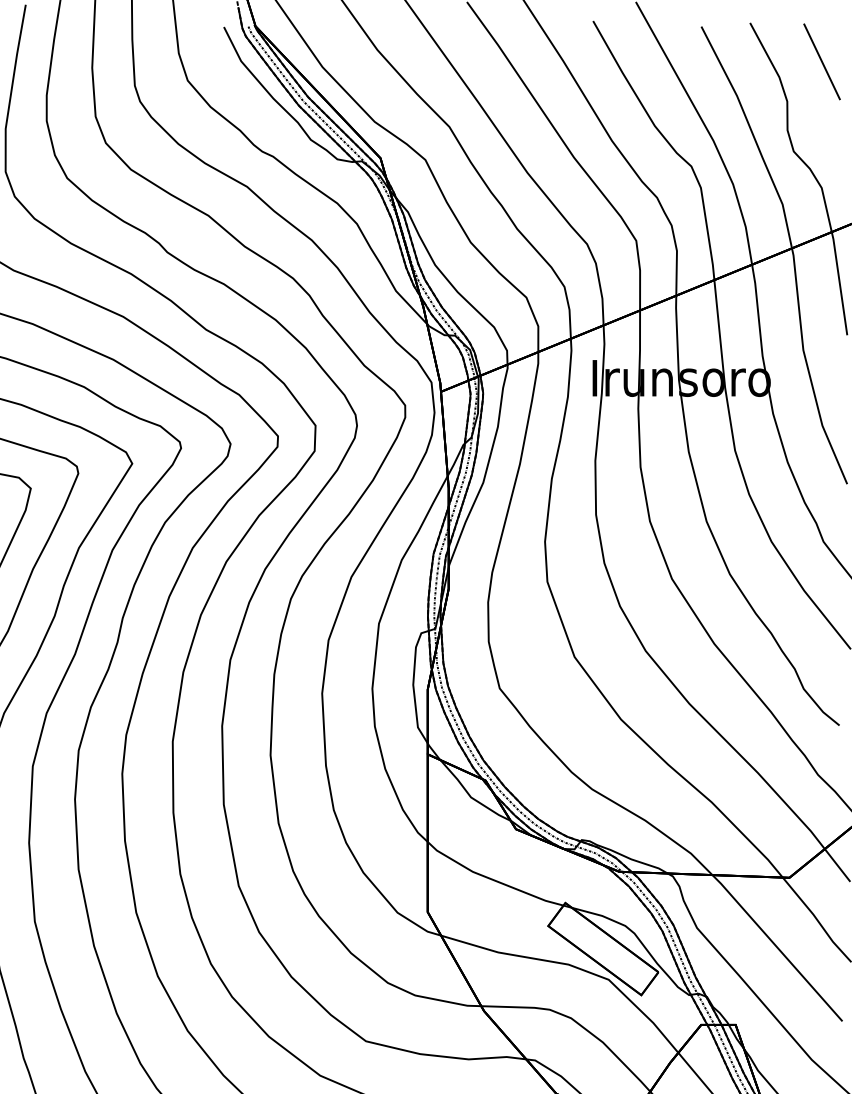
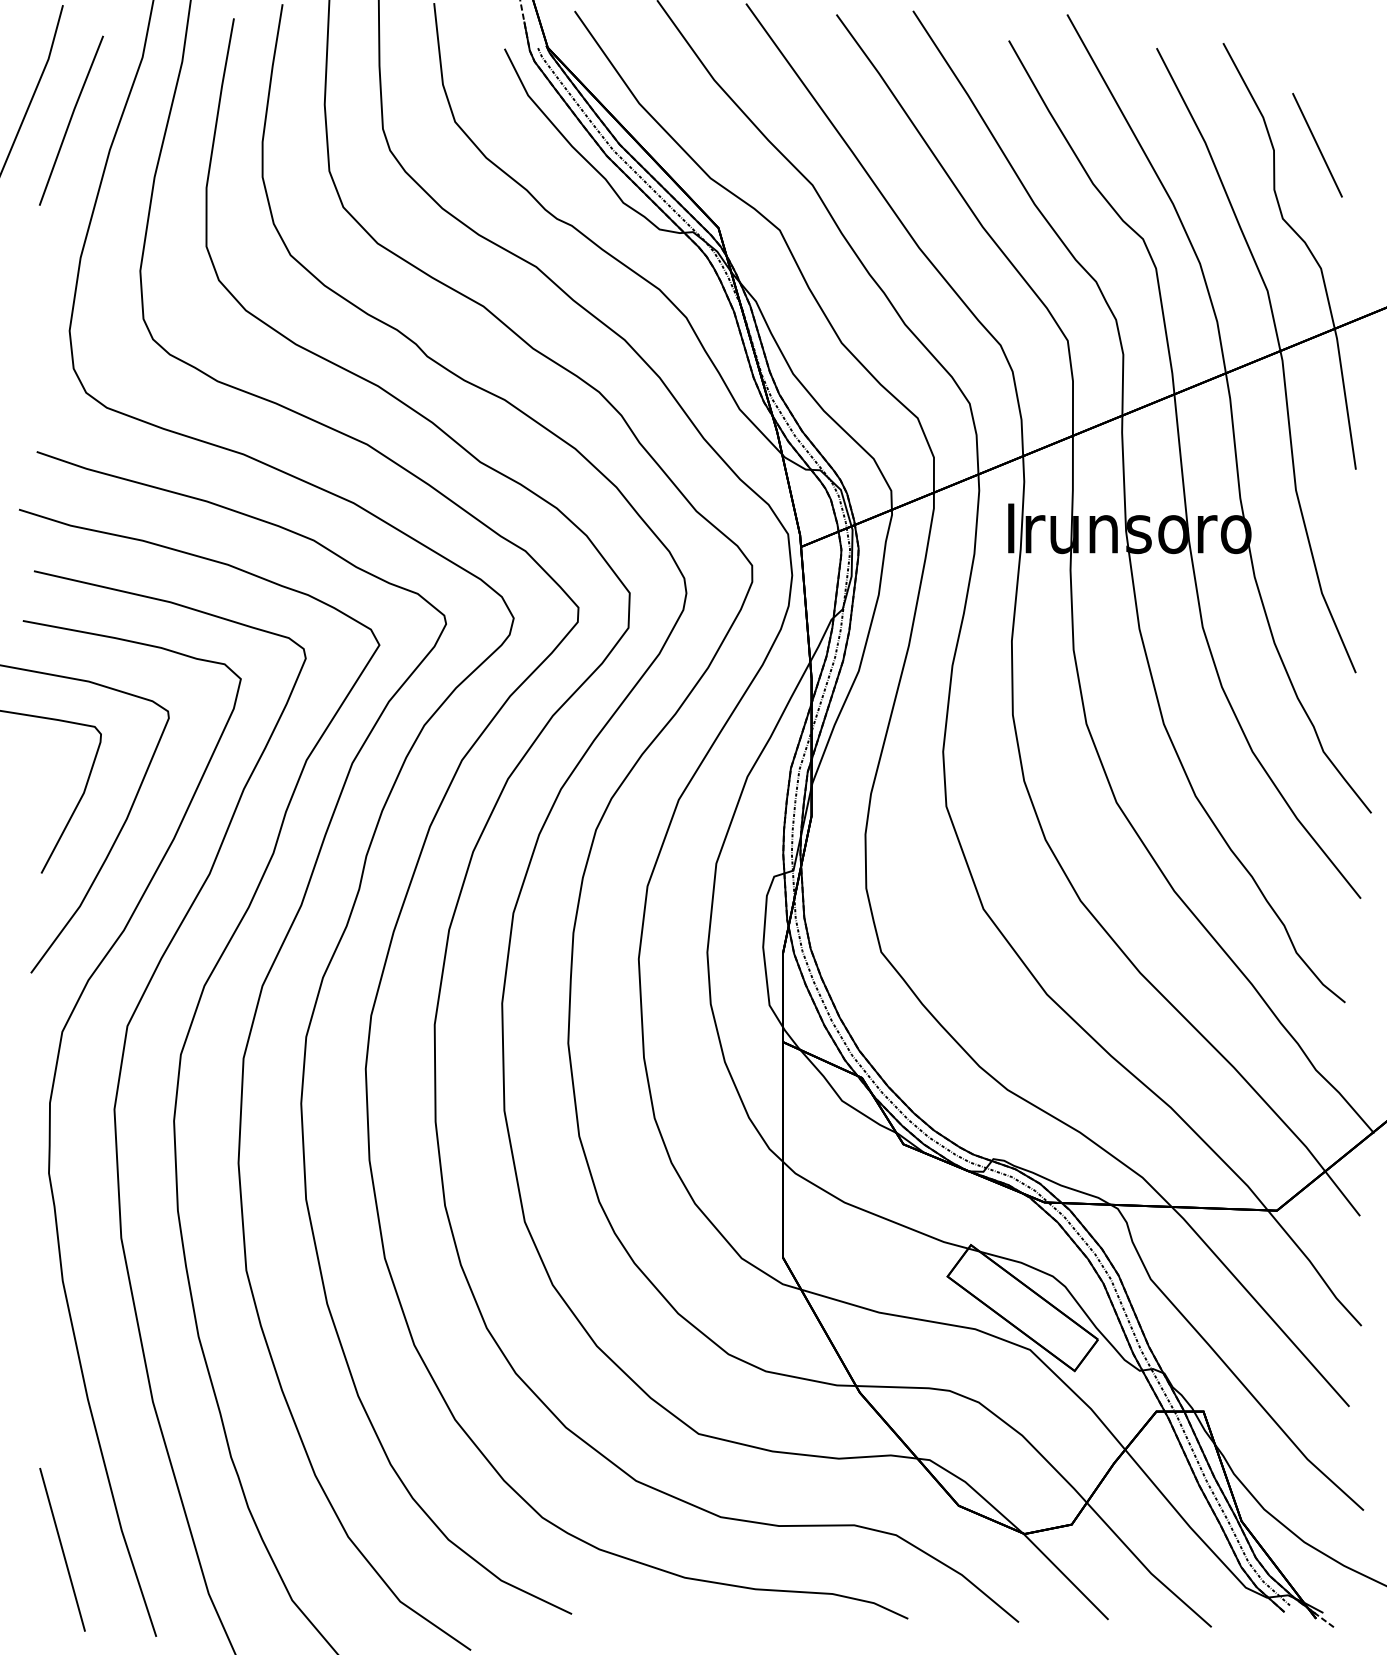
line: (822, 62) -> (1317, 145), moved

